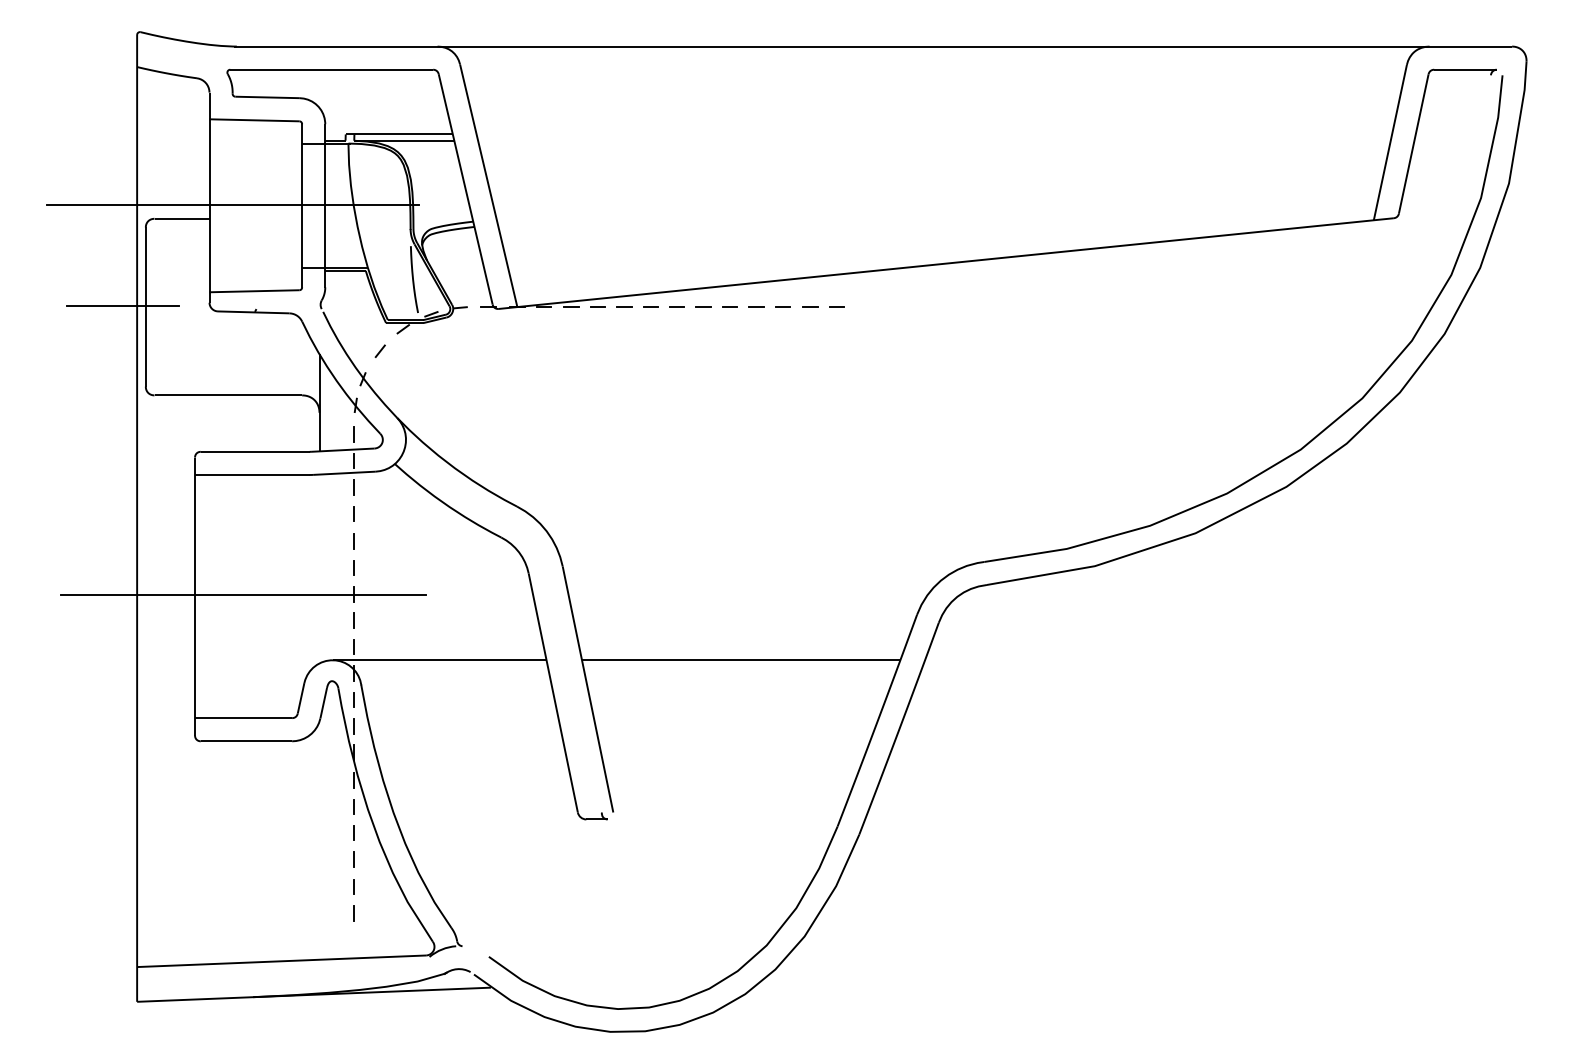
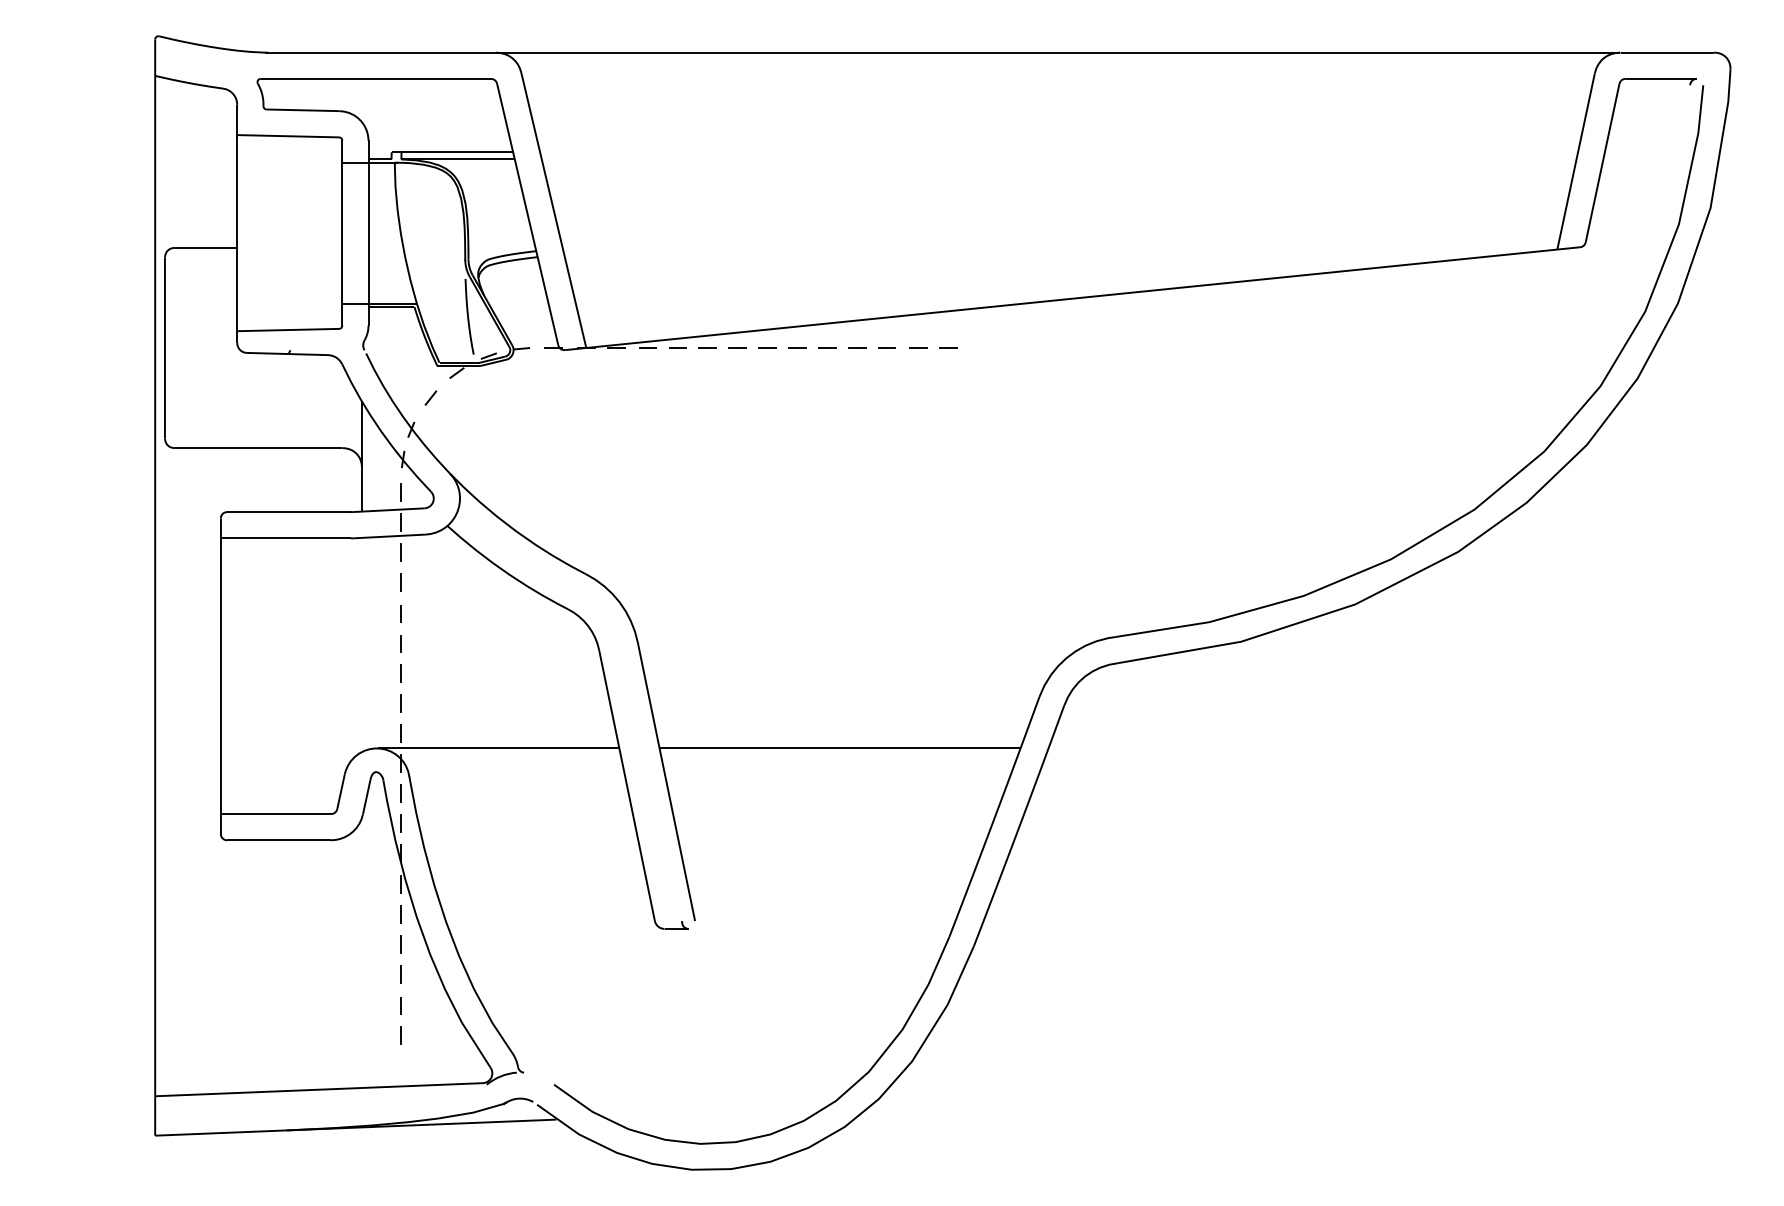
line: (233, 204) -> (264, 231), removed
line: (122, 305) -> (138, 346), removed
line: (243, 595) -> (275, 674), removed

